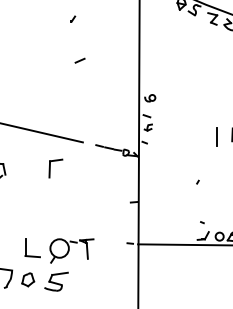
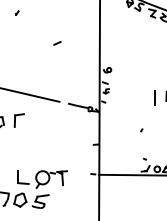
part: (73, 18) -> (17, 12), moved
part: (55, 168) -> (19, 120), moved
part: (27, 279) -> (19, 199), size x1.43

